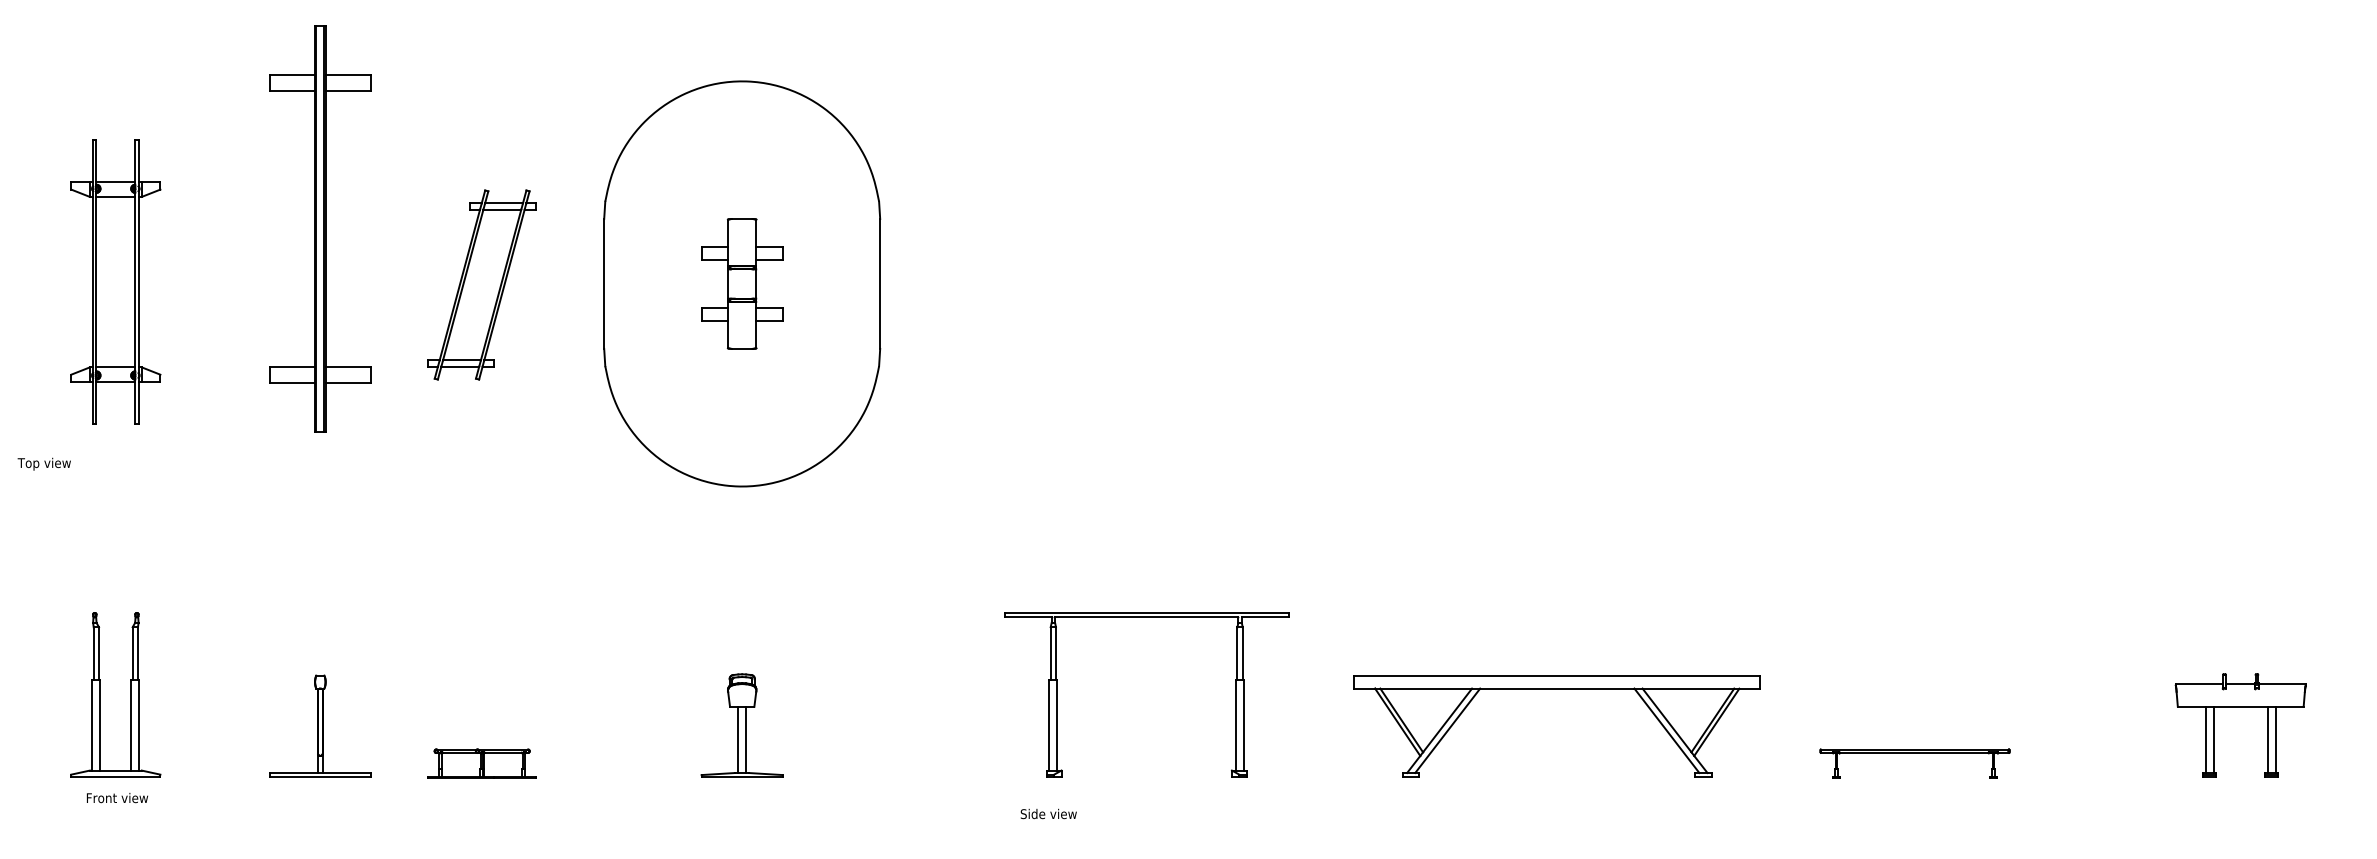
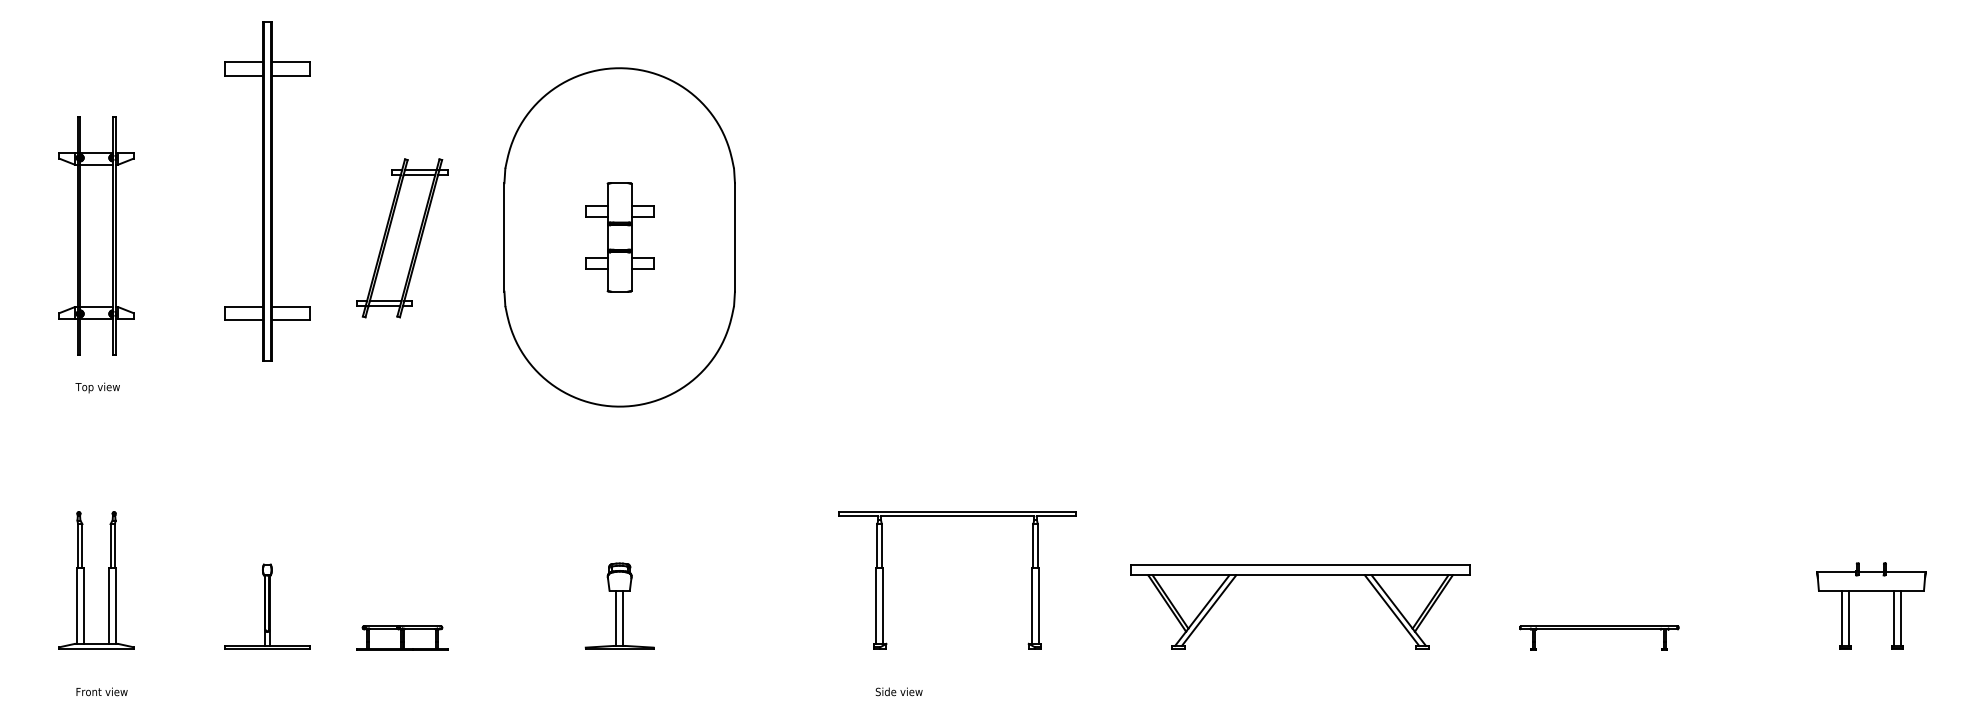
text: (43, 463) -> (97, 387), moved
text: (117, 798) -> (102, 692), moved
text: (1048, 813) -> (898, 691), moved

